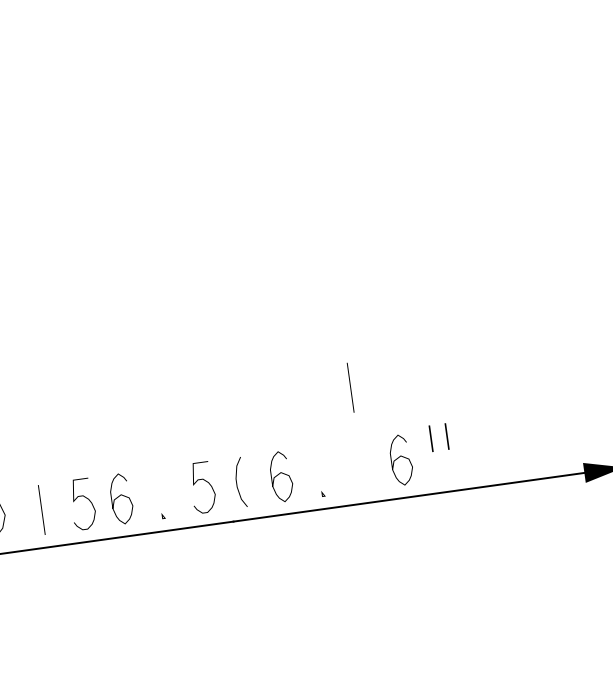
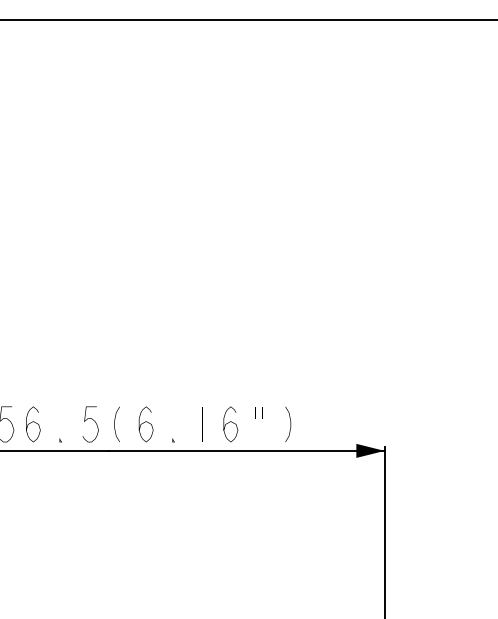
line: (350, 387) -> (202, 424), moved
part: (438, 437) -> (258, 412), size x0.62
curve: (485, 447) -> (290, 423), added

